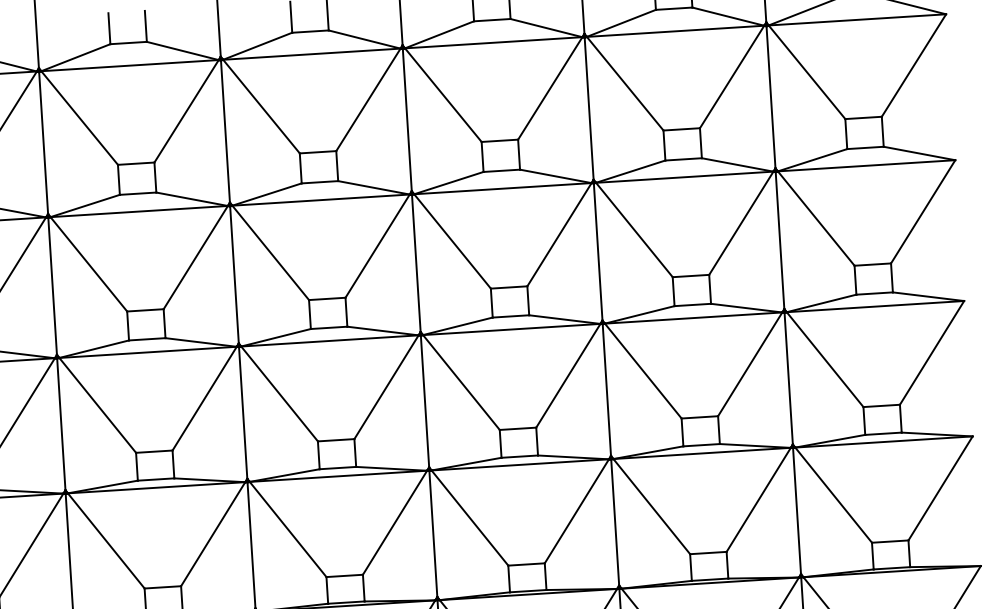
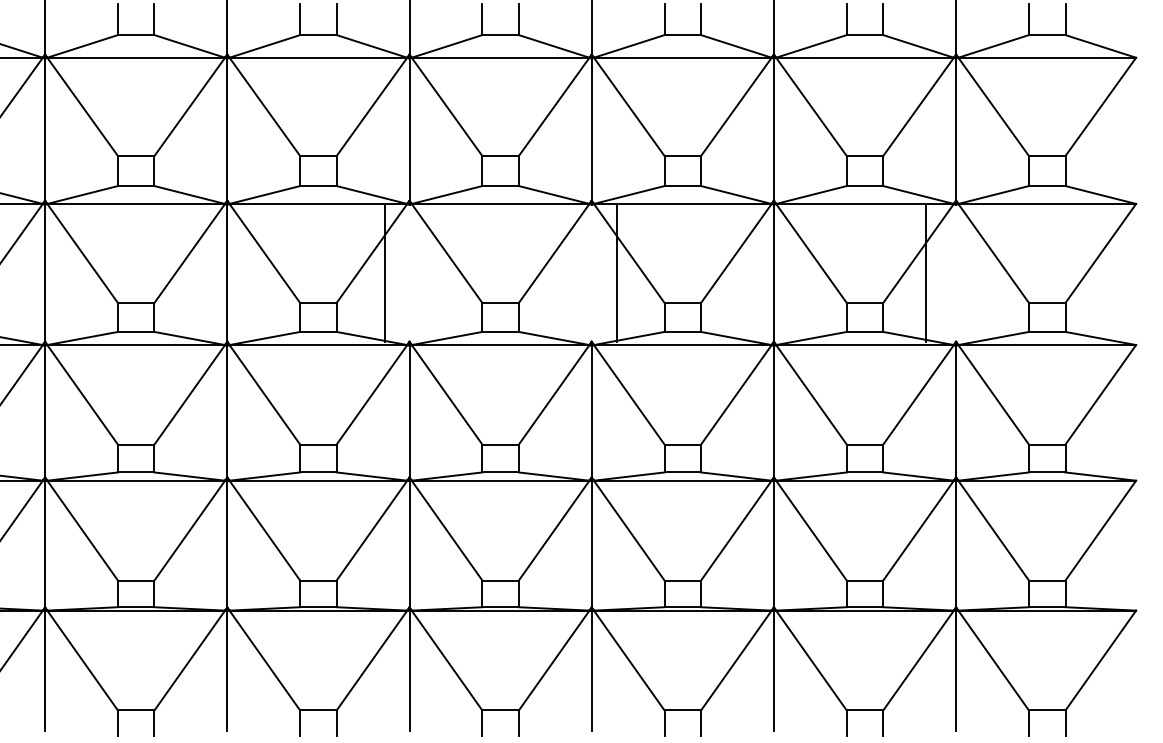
line: (780, 239) -> (926, 272), moved
line: (416, 262) -> (616, 272), moved
line: (234, 274) -> (384, 272), moved

